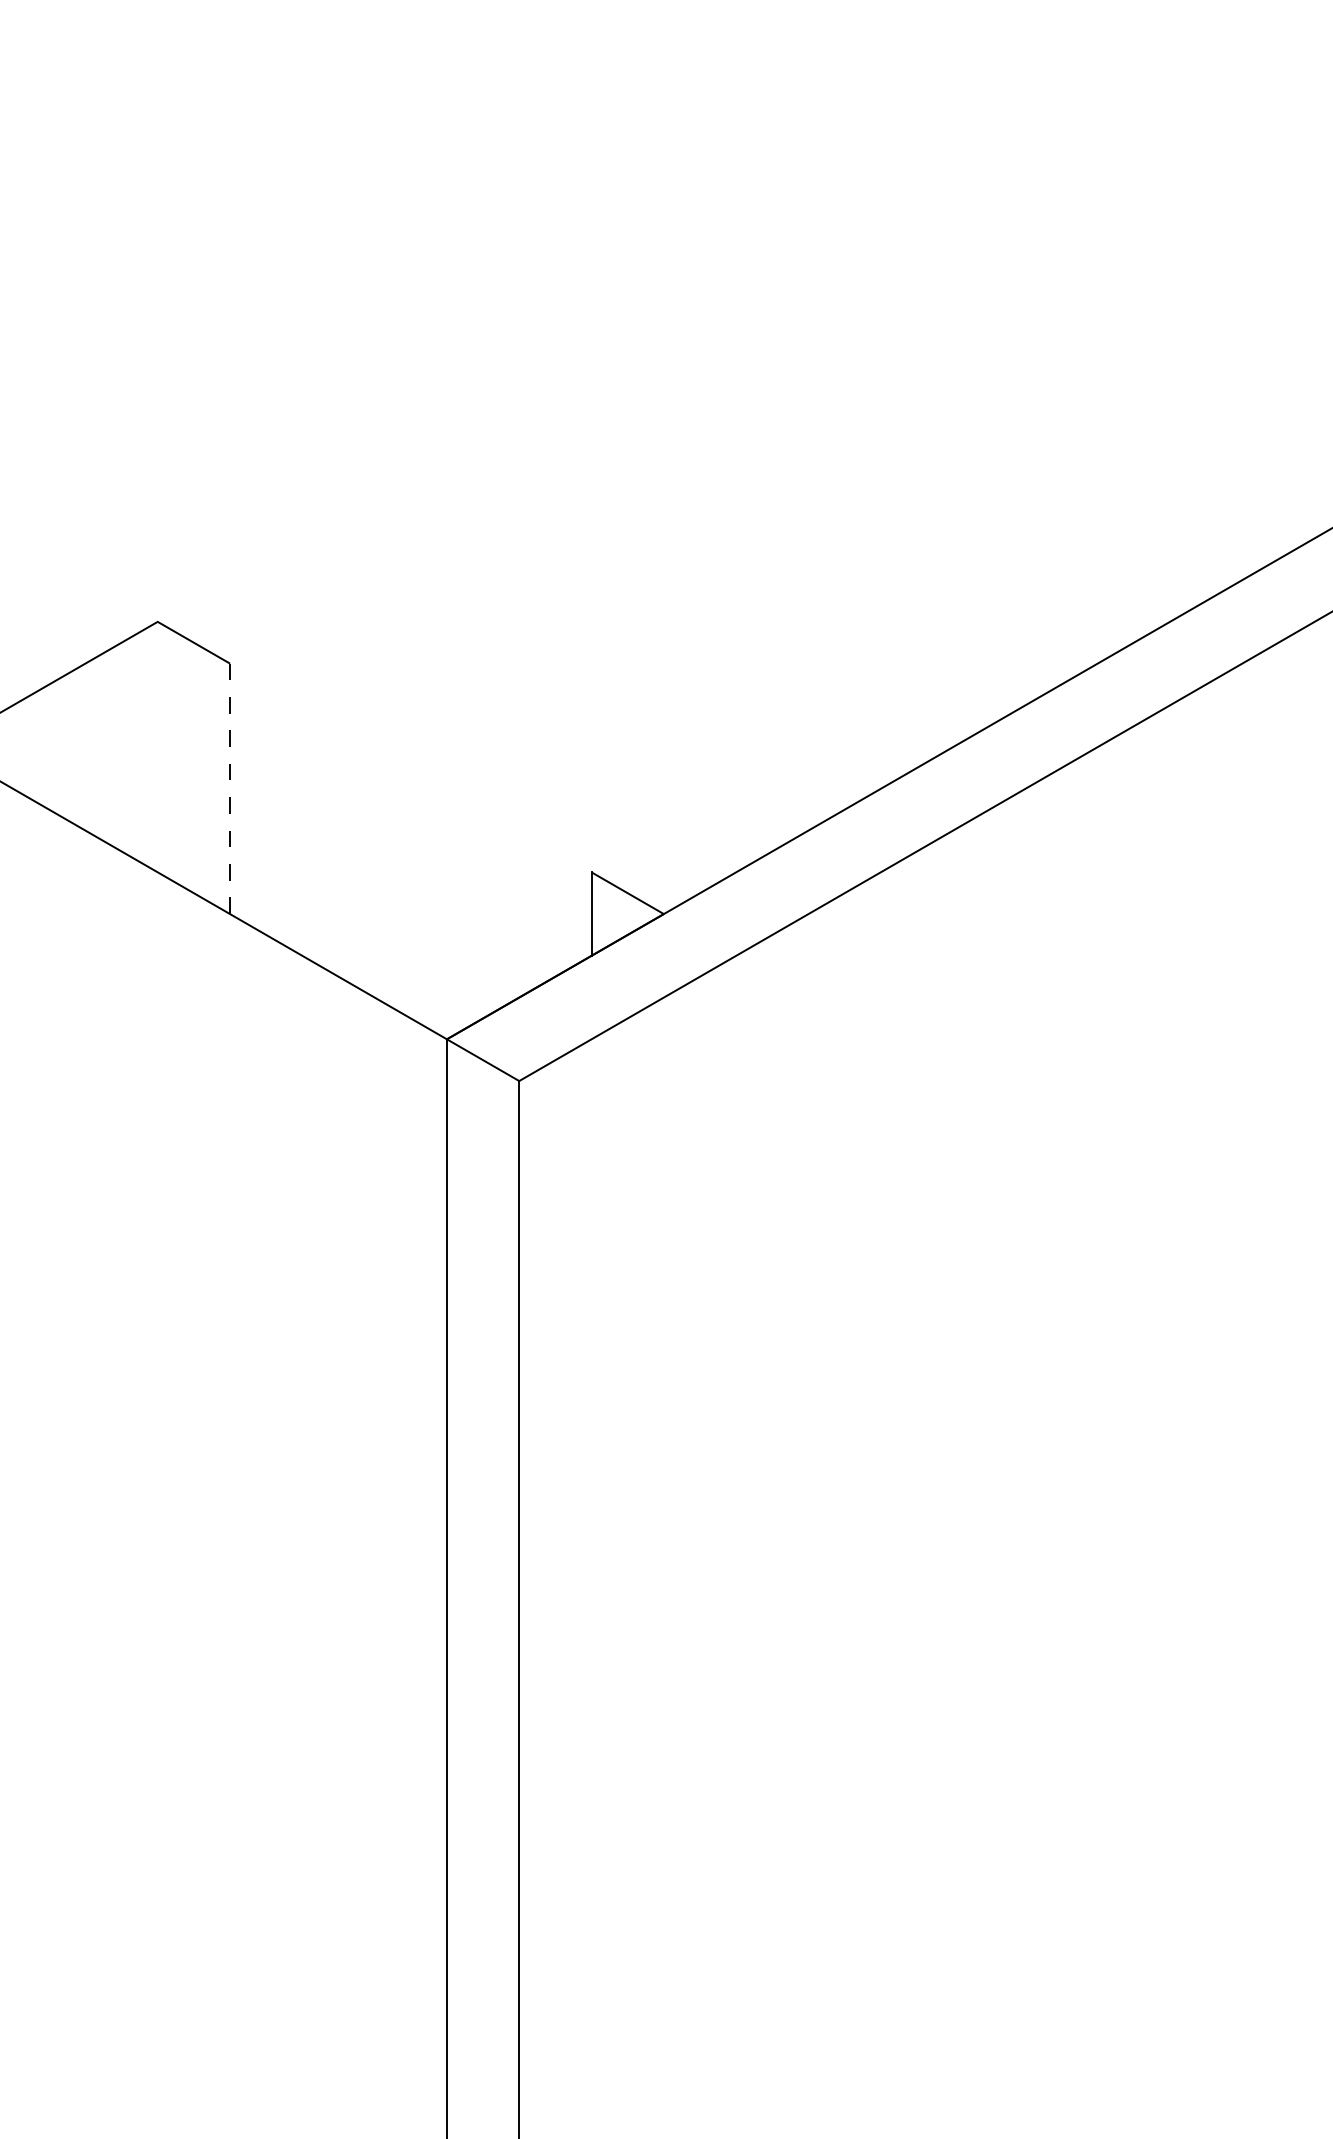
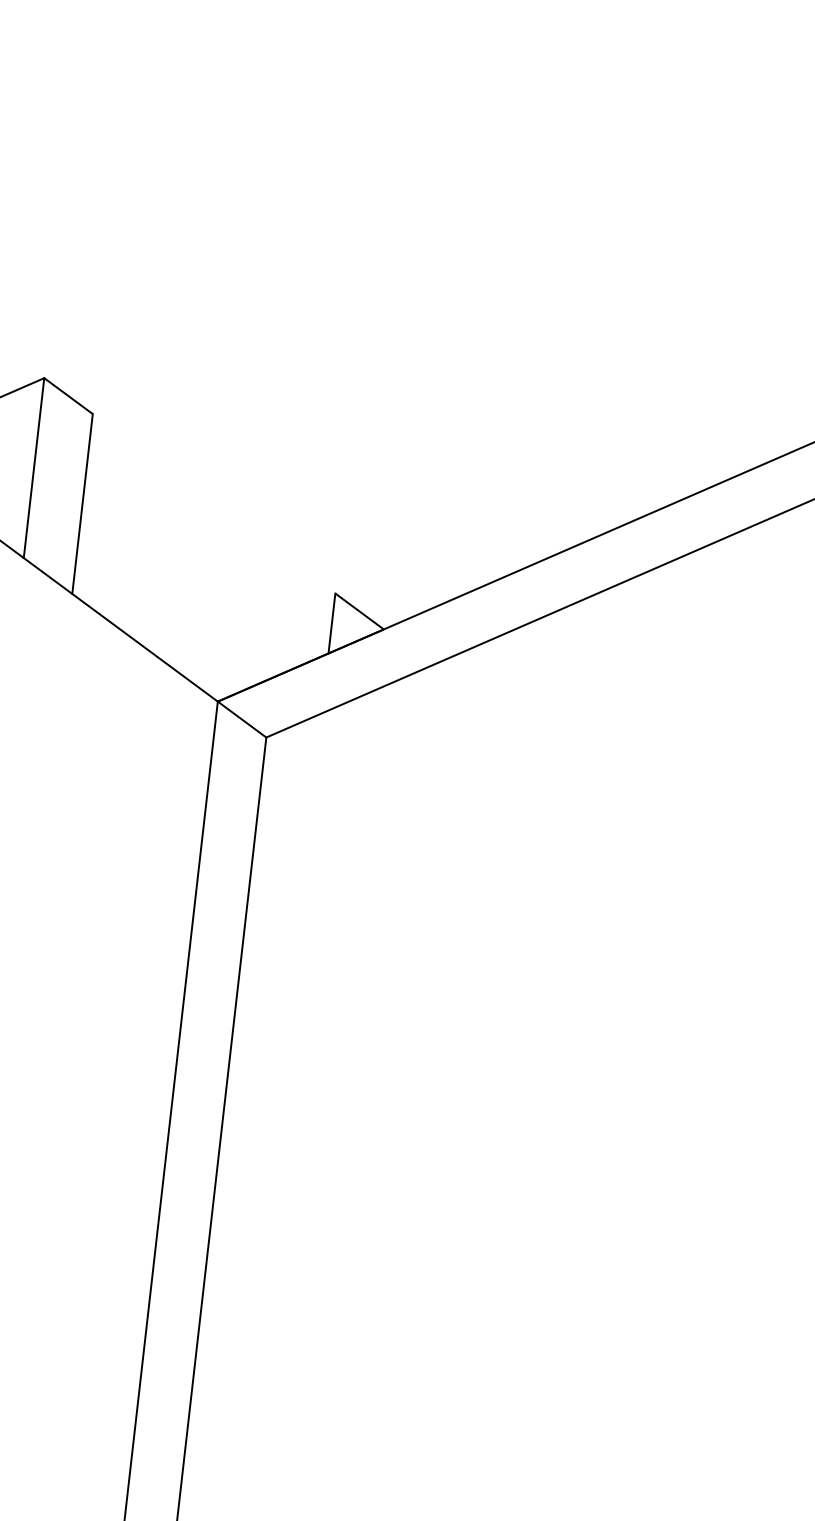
line: (157, 746) -> (33, 467), added
line: (230, 789) -> (82, 504), dashed -> solid

